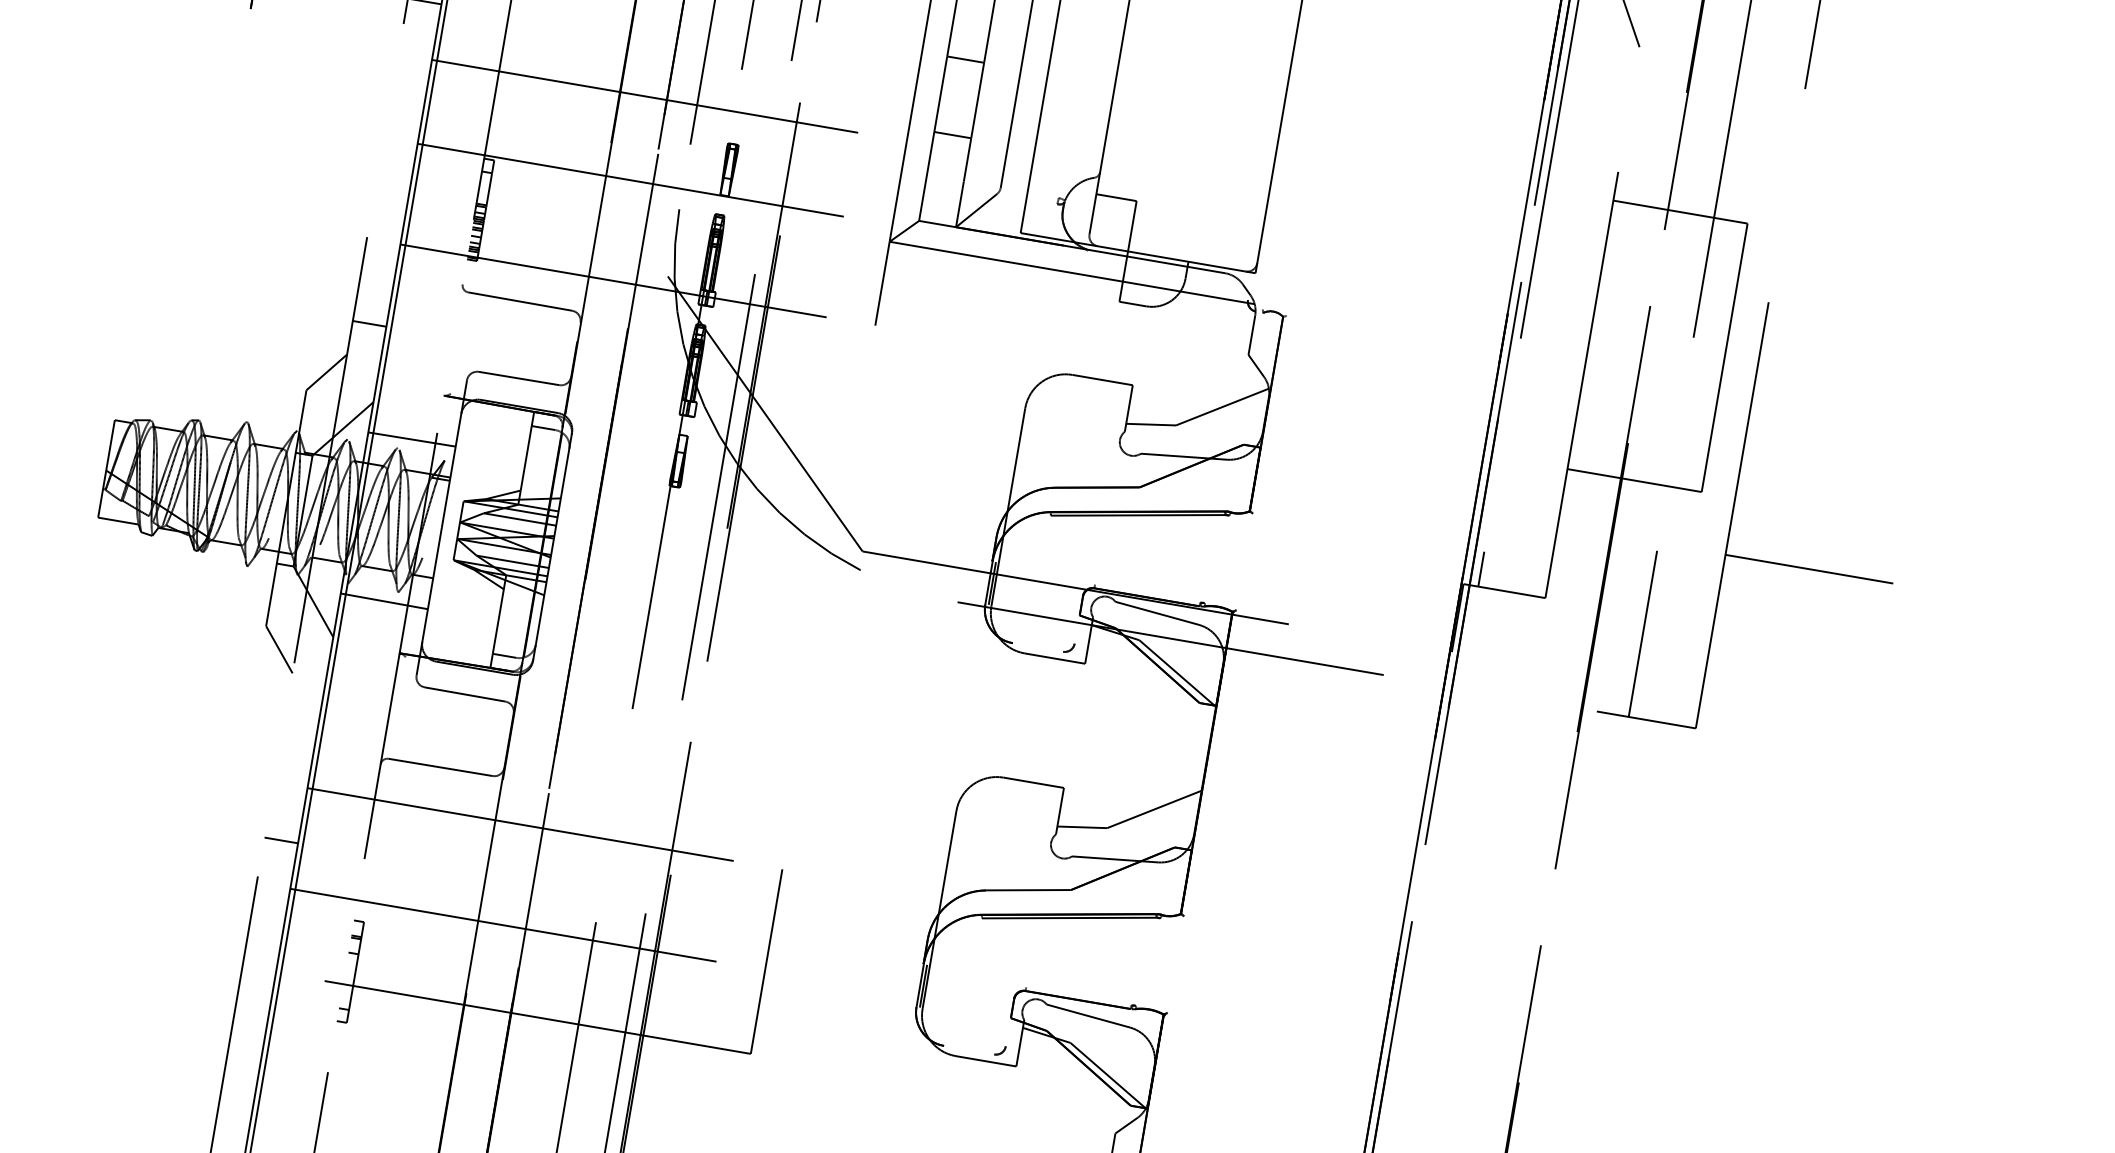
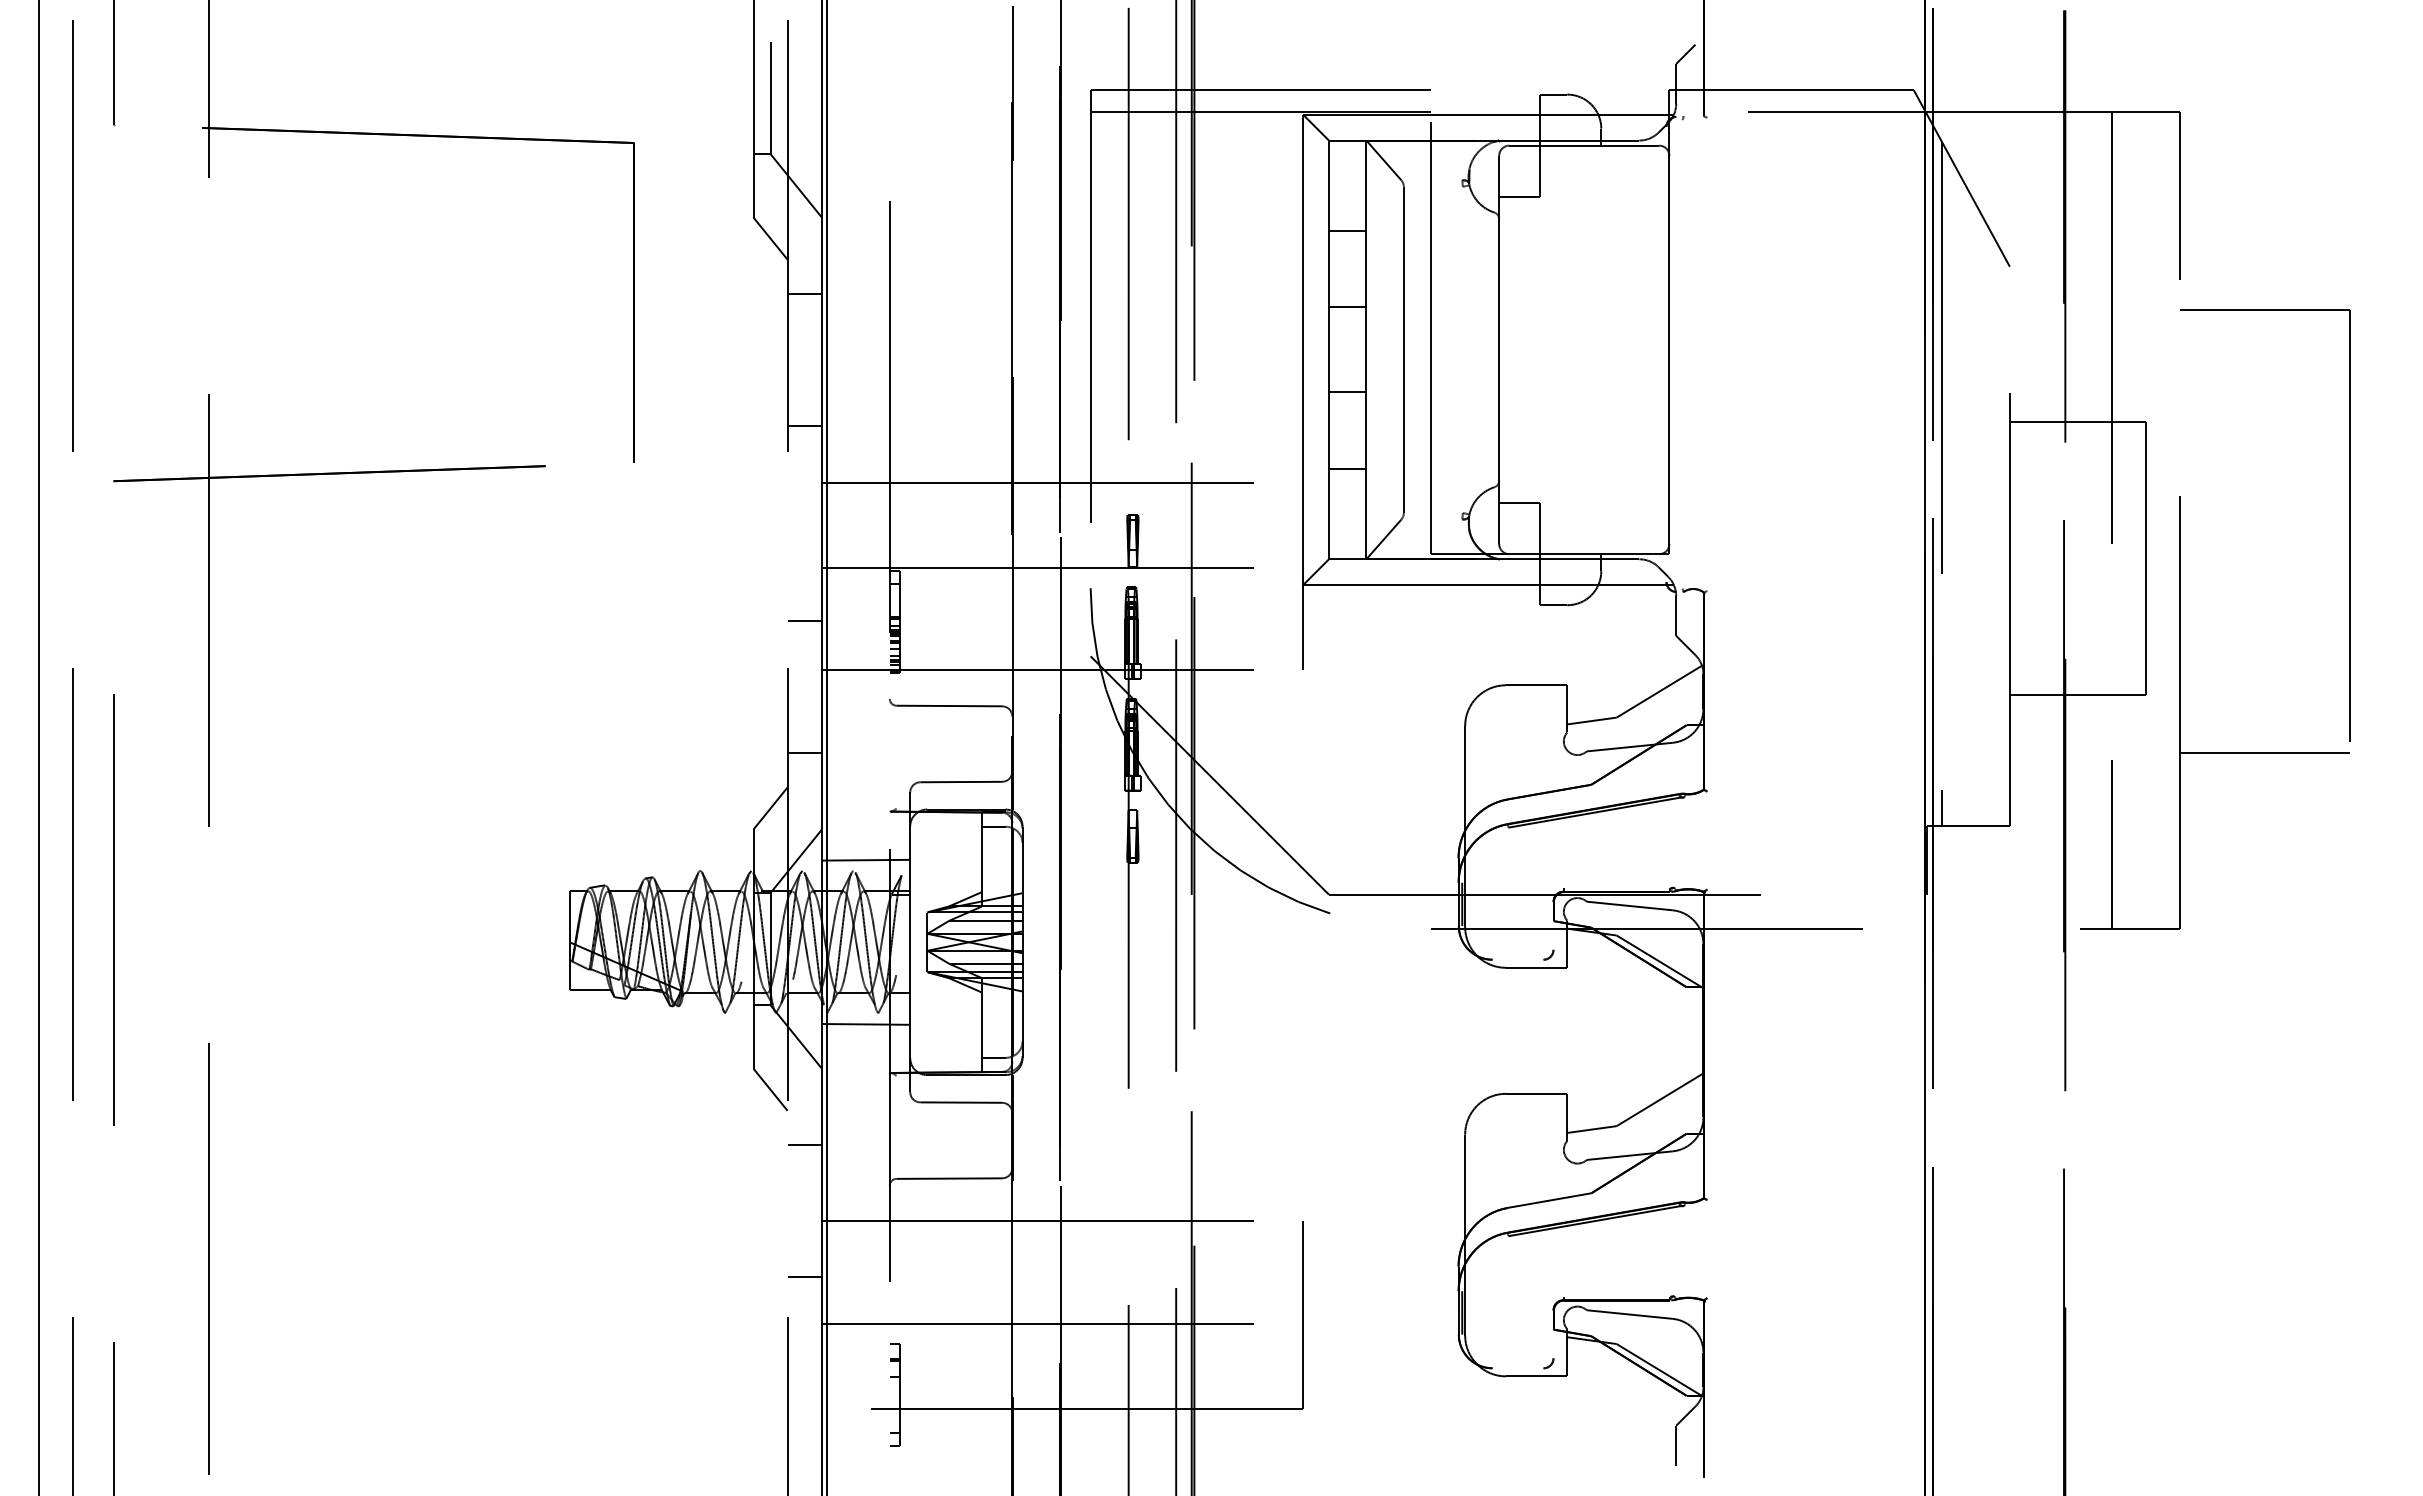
line: (391, 192) -> (804, 620), added
part: (1930, 359) -> (2349, 525), added
line: (303, 709) -> (804, 1144), added

